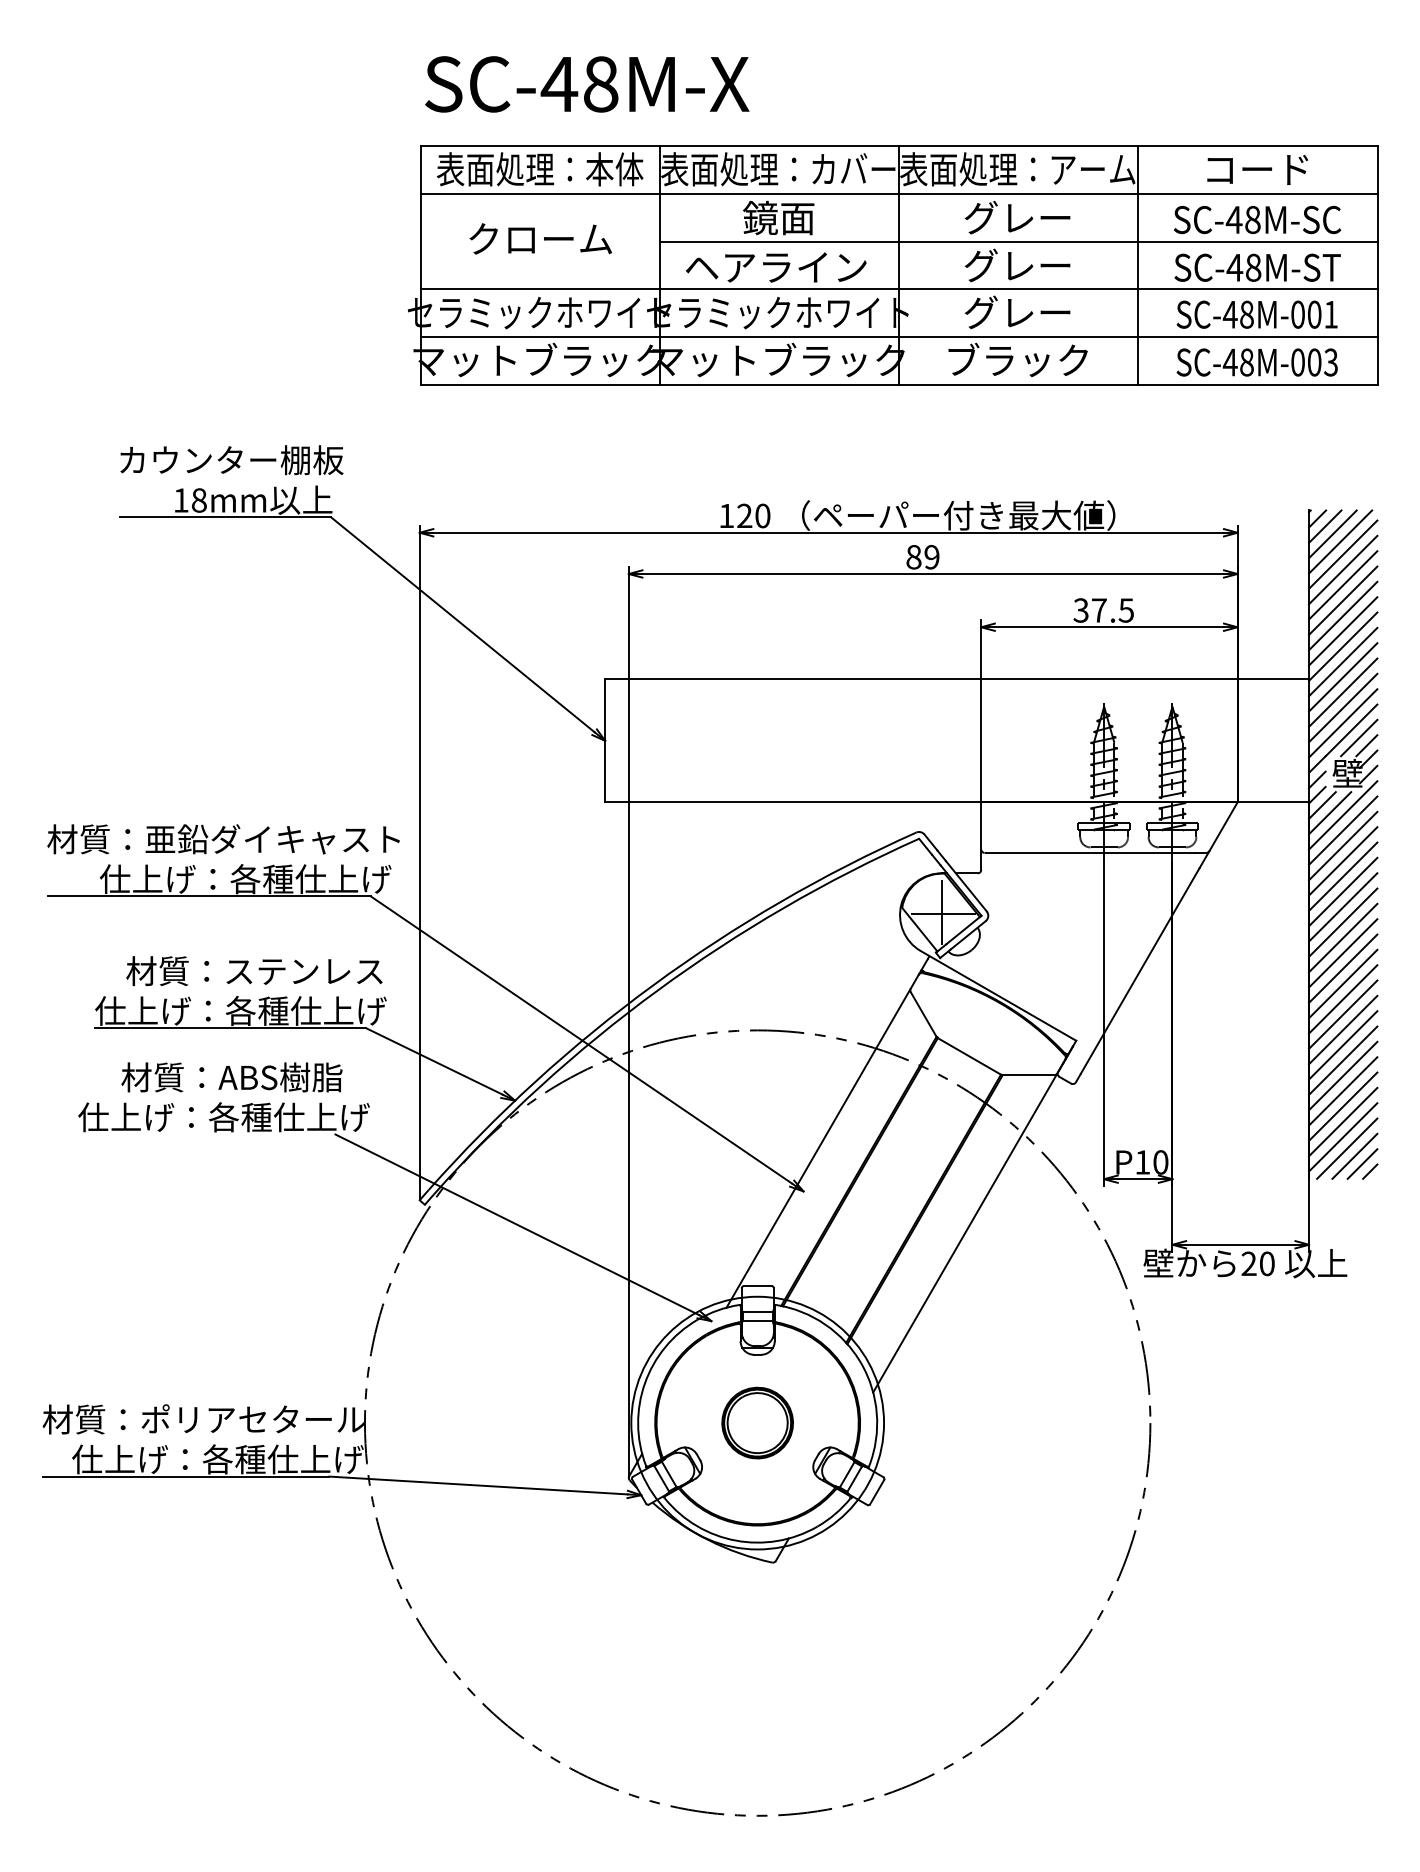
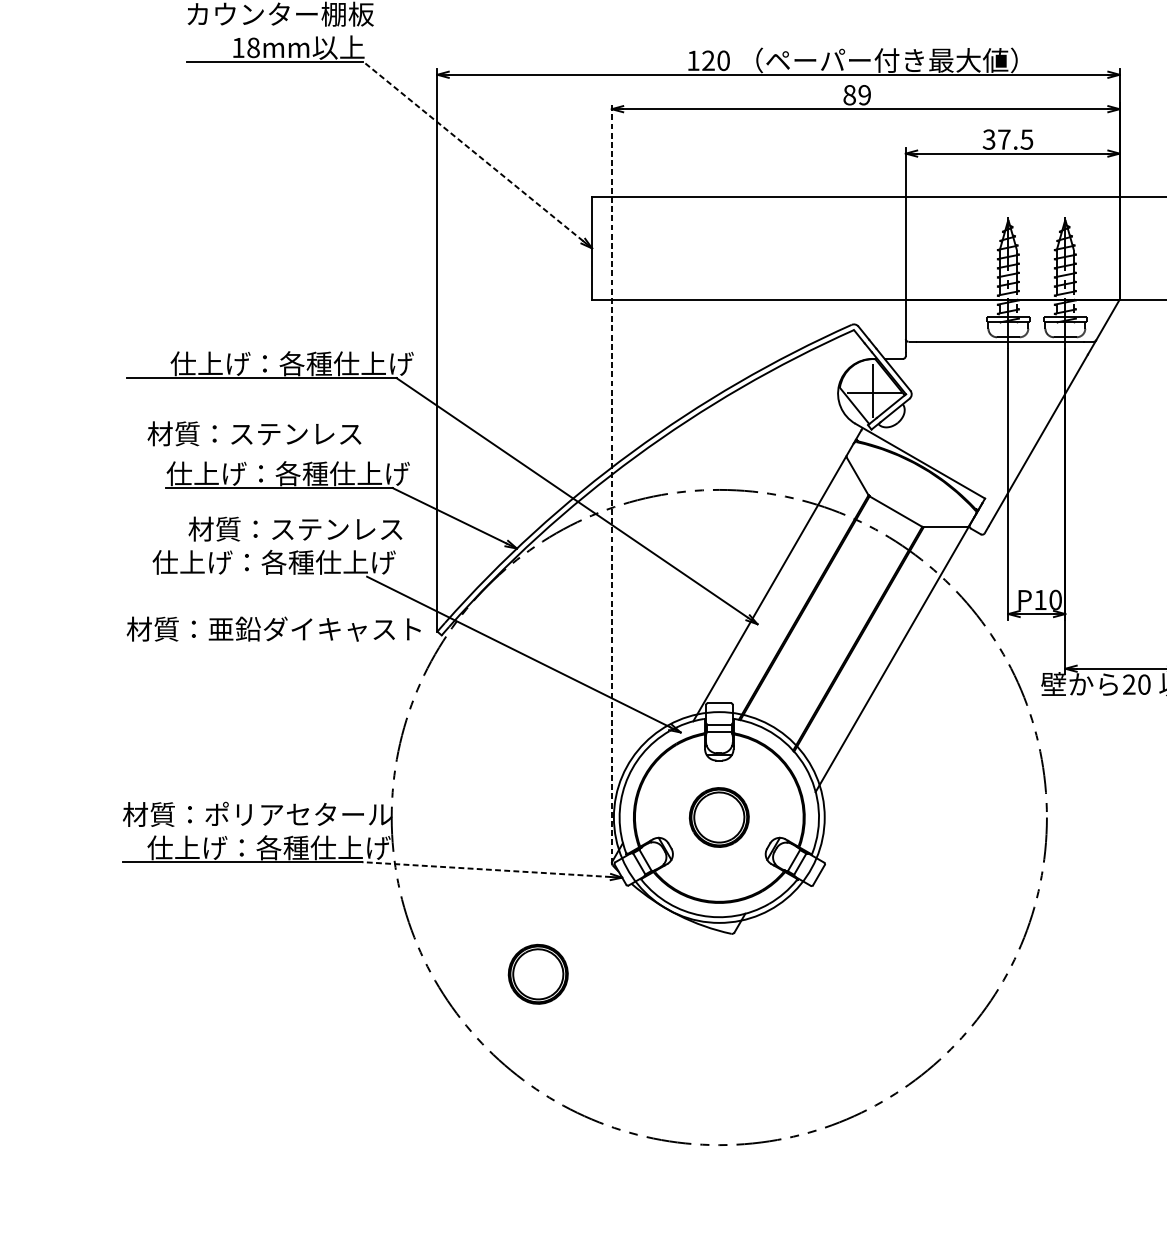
line: (462, 624) -> (473, 151), solid -> dashed
text: (223, 839) -> (273, 629), moved
text: (254, 970) -> (254, 433), moved
line: (628, 1022) -> (611, 483), solid -> dashed
text: (297, 1077) -> (335, 529), 材質：ABS樹脂 -> 材質：ステンレス
line: (477, 1485) -> (485, 869), solid -> dashed
part: (540, 1610) -> (538, 973), added

